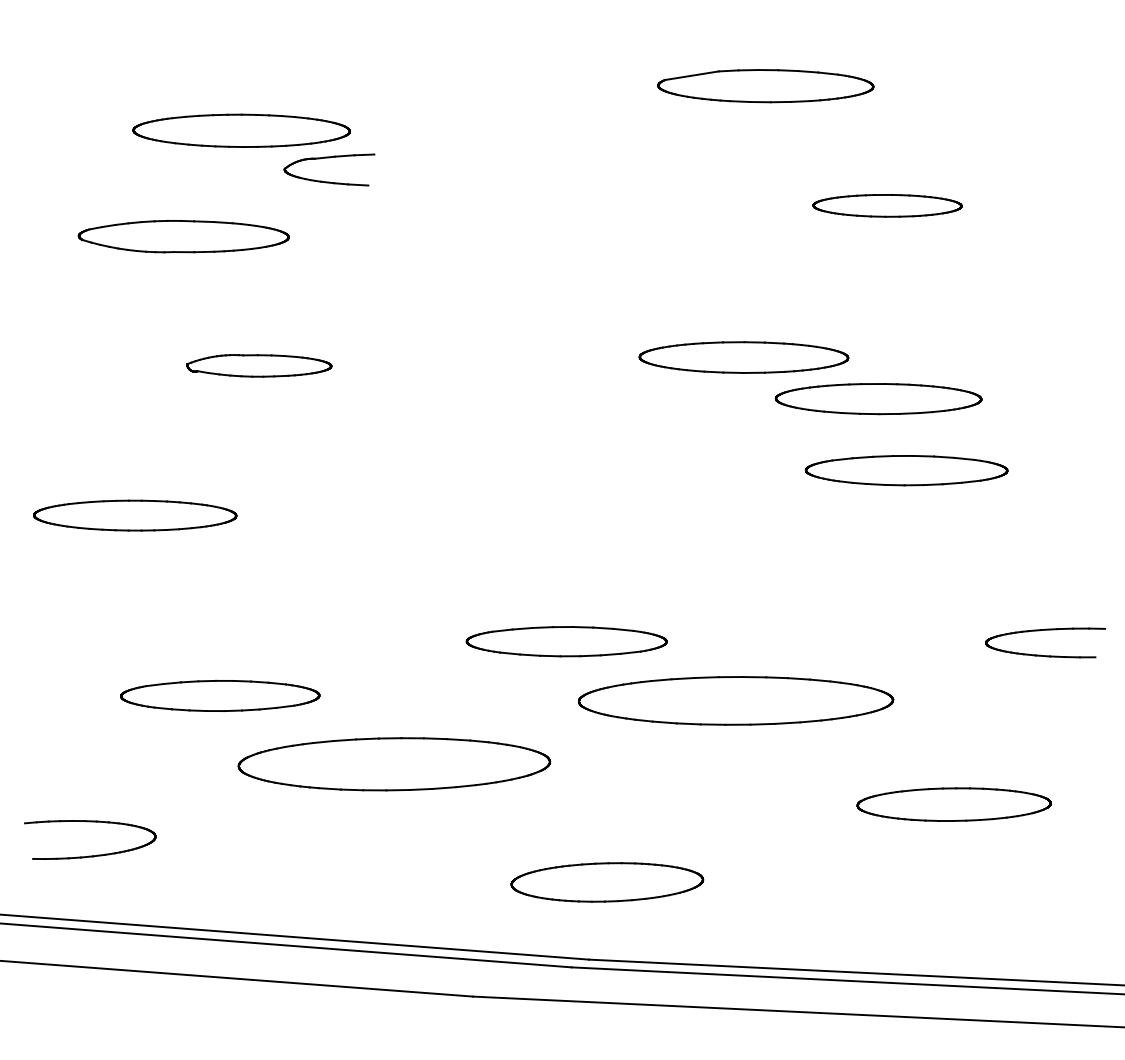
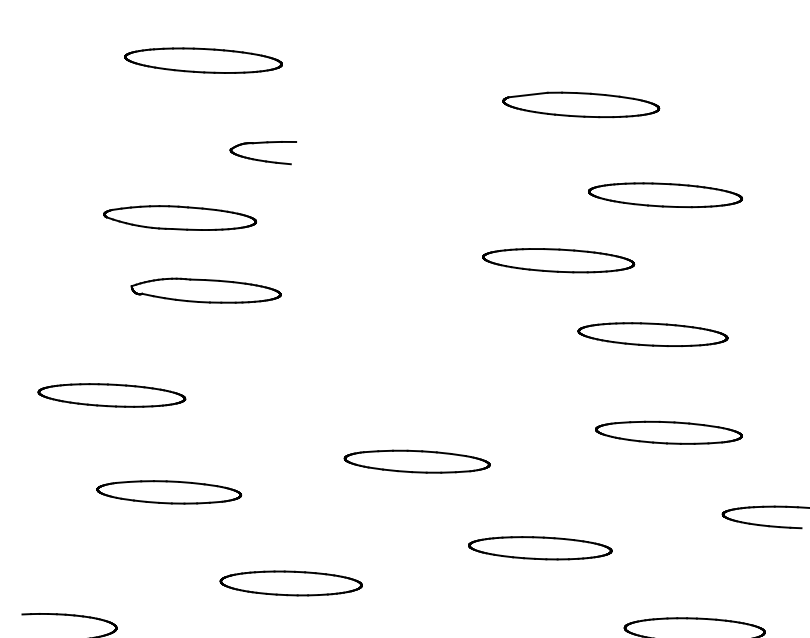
part: (241, 130) -> (203, 60), moved
part: (887, 205) -> (665, 195), size x1.43
part: (183, 236) -> (179, 218), moved
part: (743, 357) -> (558, 260), moved
part: (259, 365) -> (206, 290), size x1.43
part: (906, 470) -> (668, 432), moved
part: (566, 641) -> (416, 461), moved
part: (220, 695) -> (169, 492), moved
part: (735, 700) -> (539, 548), size x0.62
part: (393, 764) -> (290, 583), size x0.62

